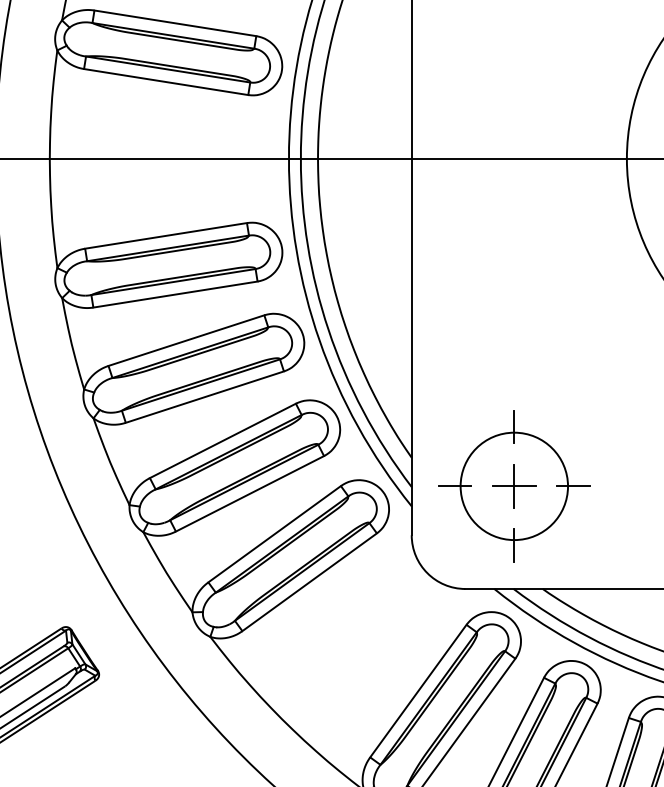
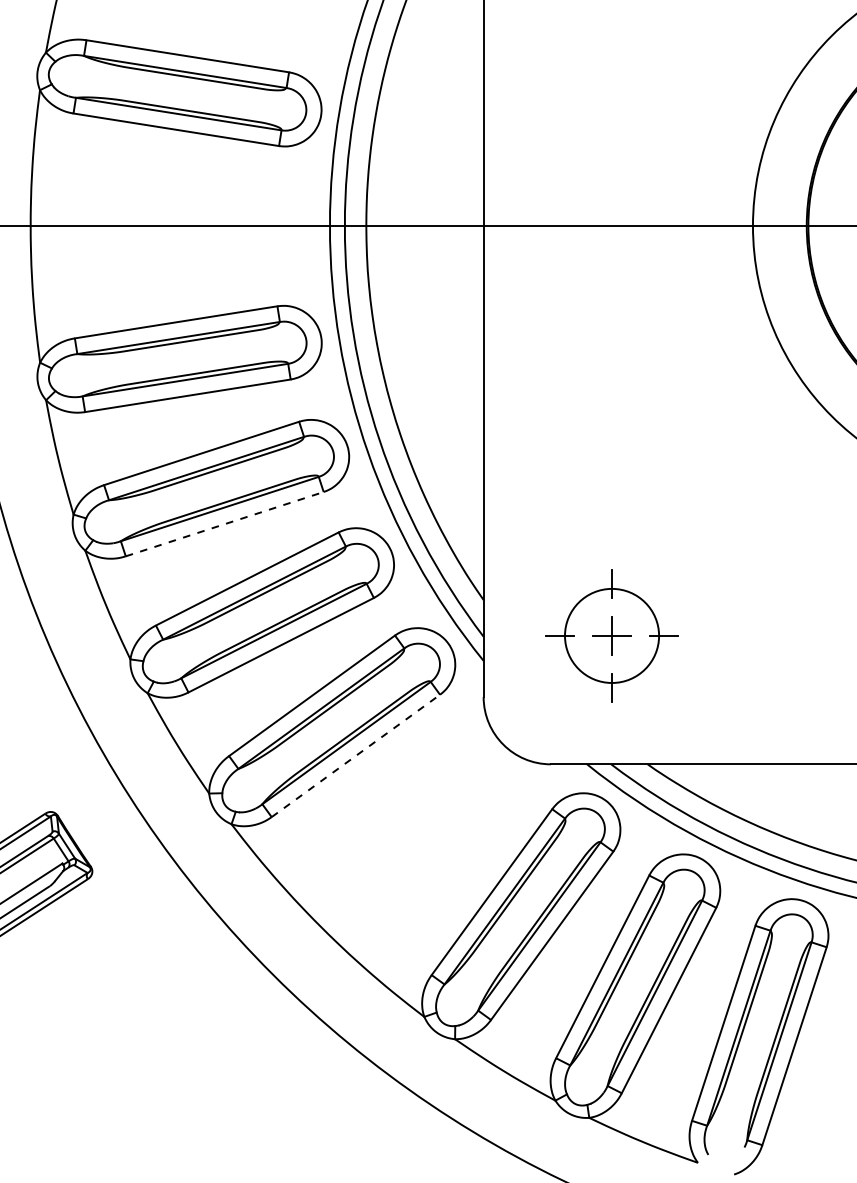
line: (205, 397) -> (225, 524), solid -> dashed
part: (513, 486) -> (611, 635), size x0.7
line: (310, 581) -> (356, 755), solid -> dashed

